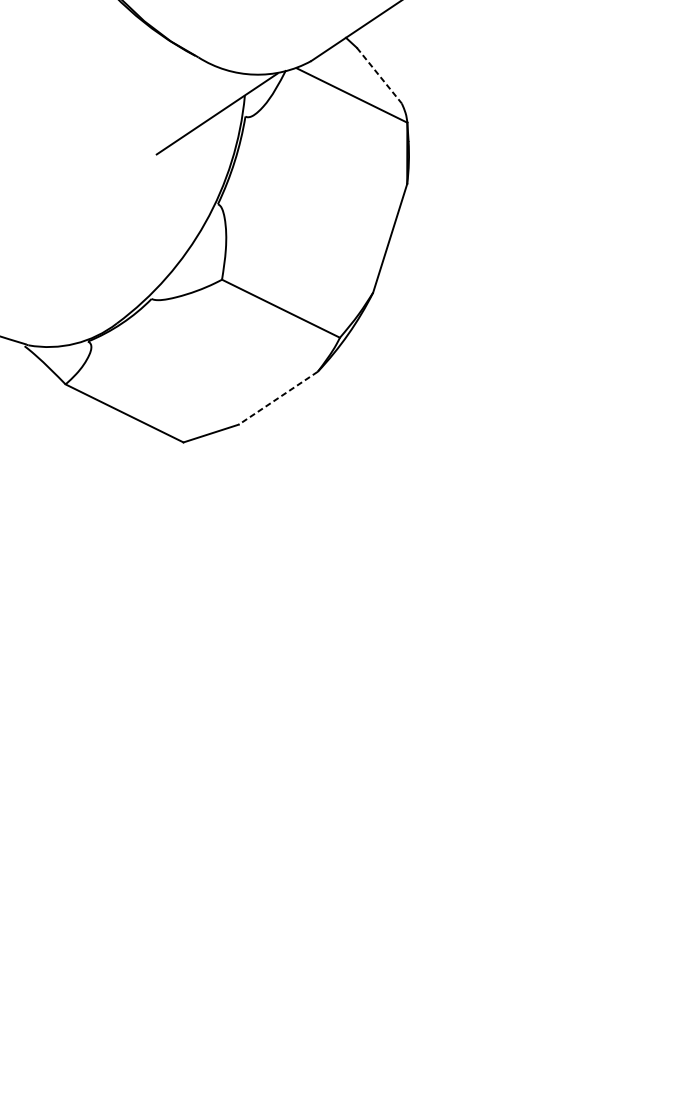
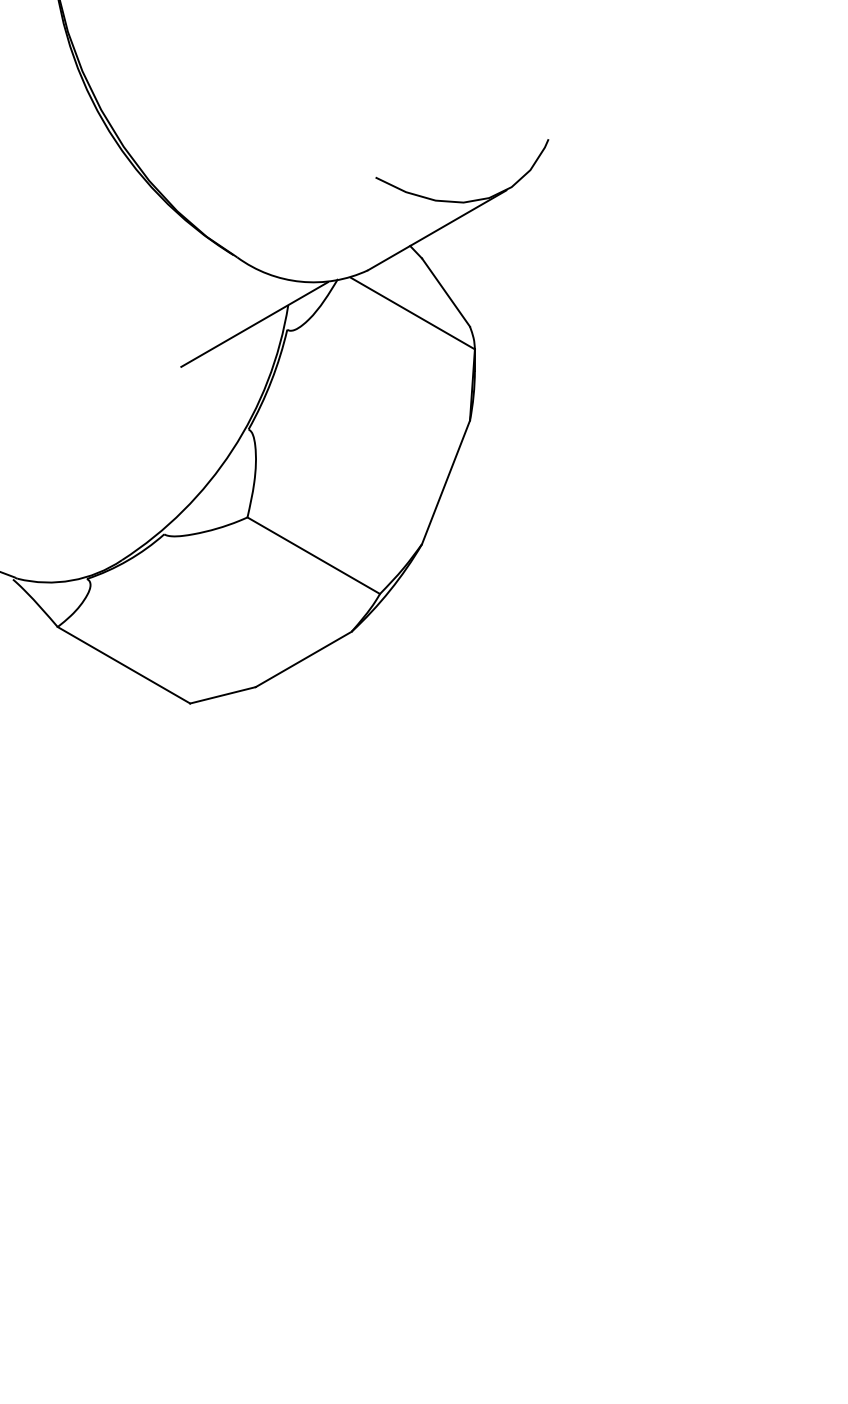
line: (379, 75) -> (446, 292), dashed -> solid
line: (278, 398) -> (303, 659), dashed -> solid

